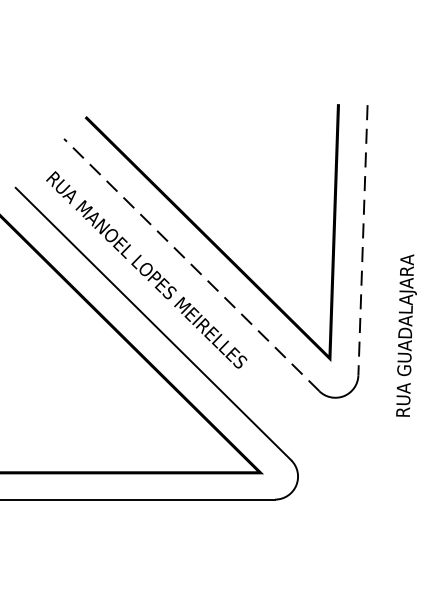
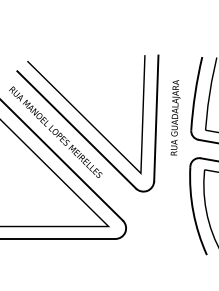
line: (363, 240) -> (156, 118), dashed -> solid
line: (191, 264) -> (76, 129), dashed -> solid
text: (406, 335) -> (175, 117), moved

